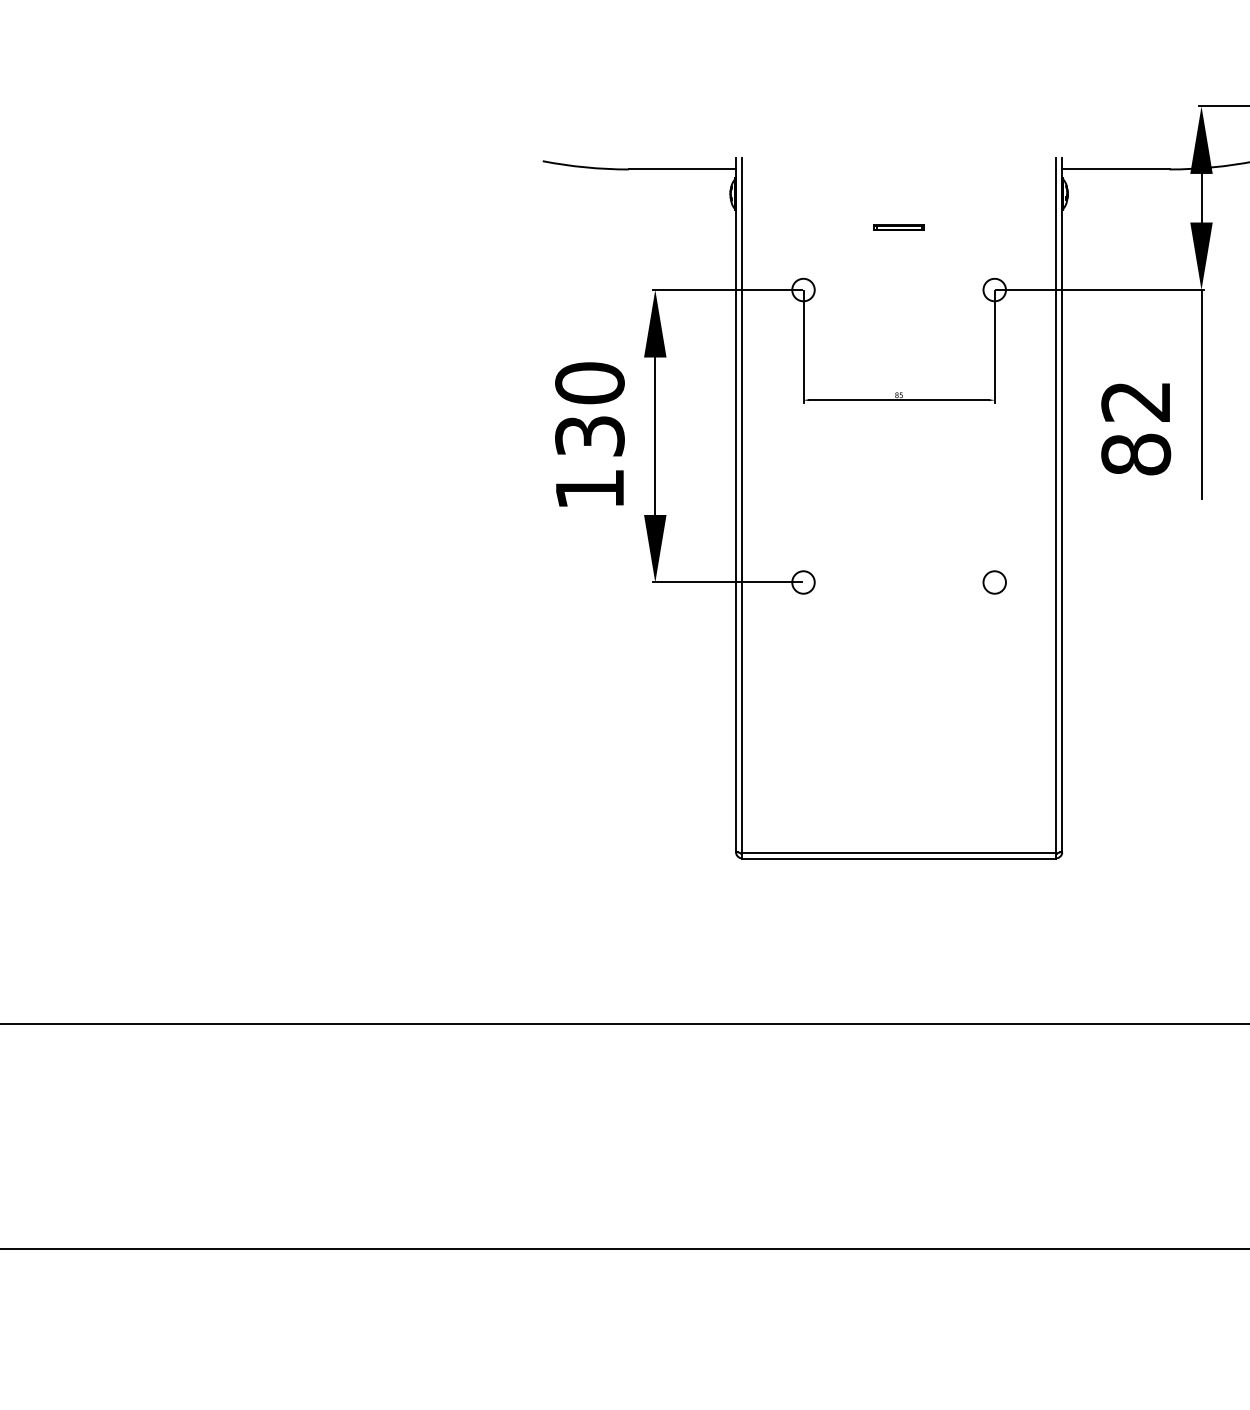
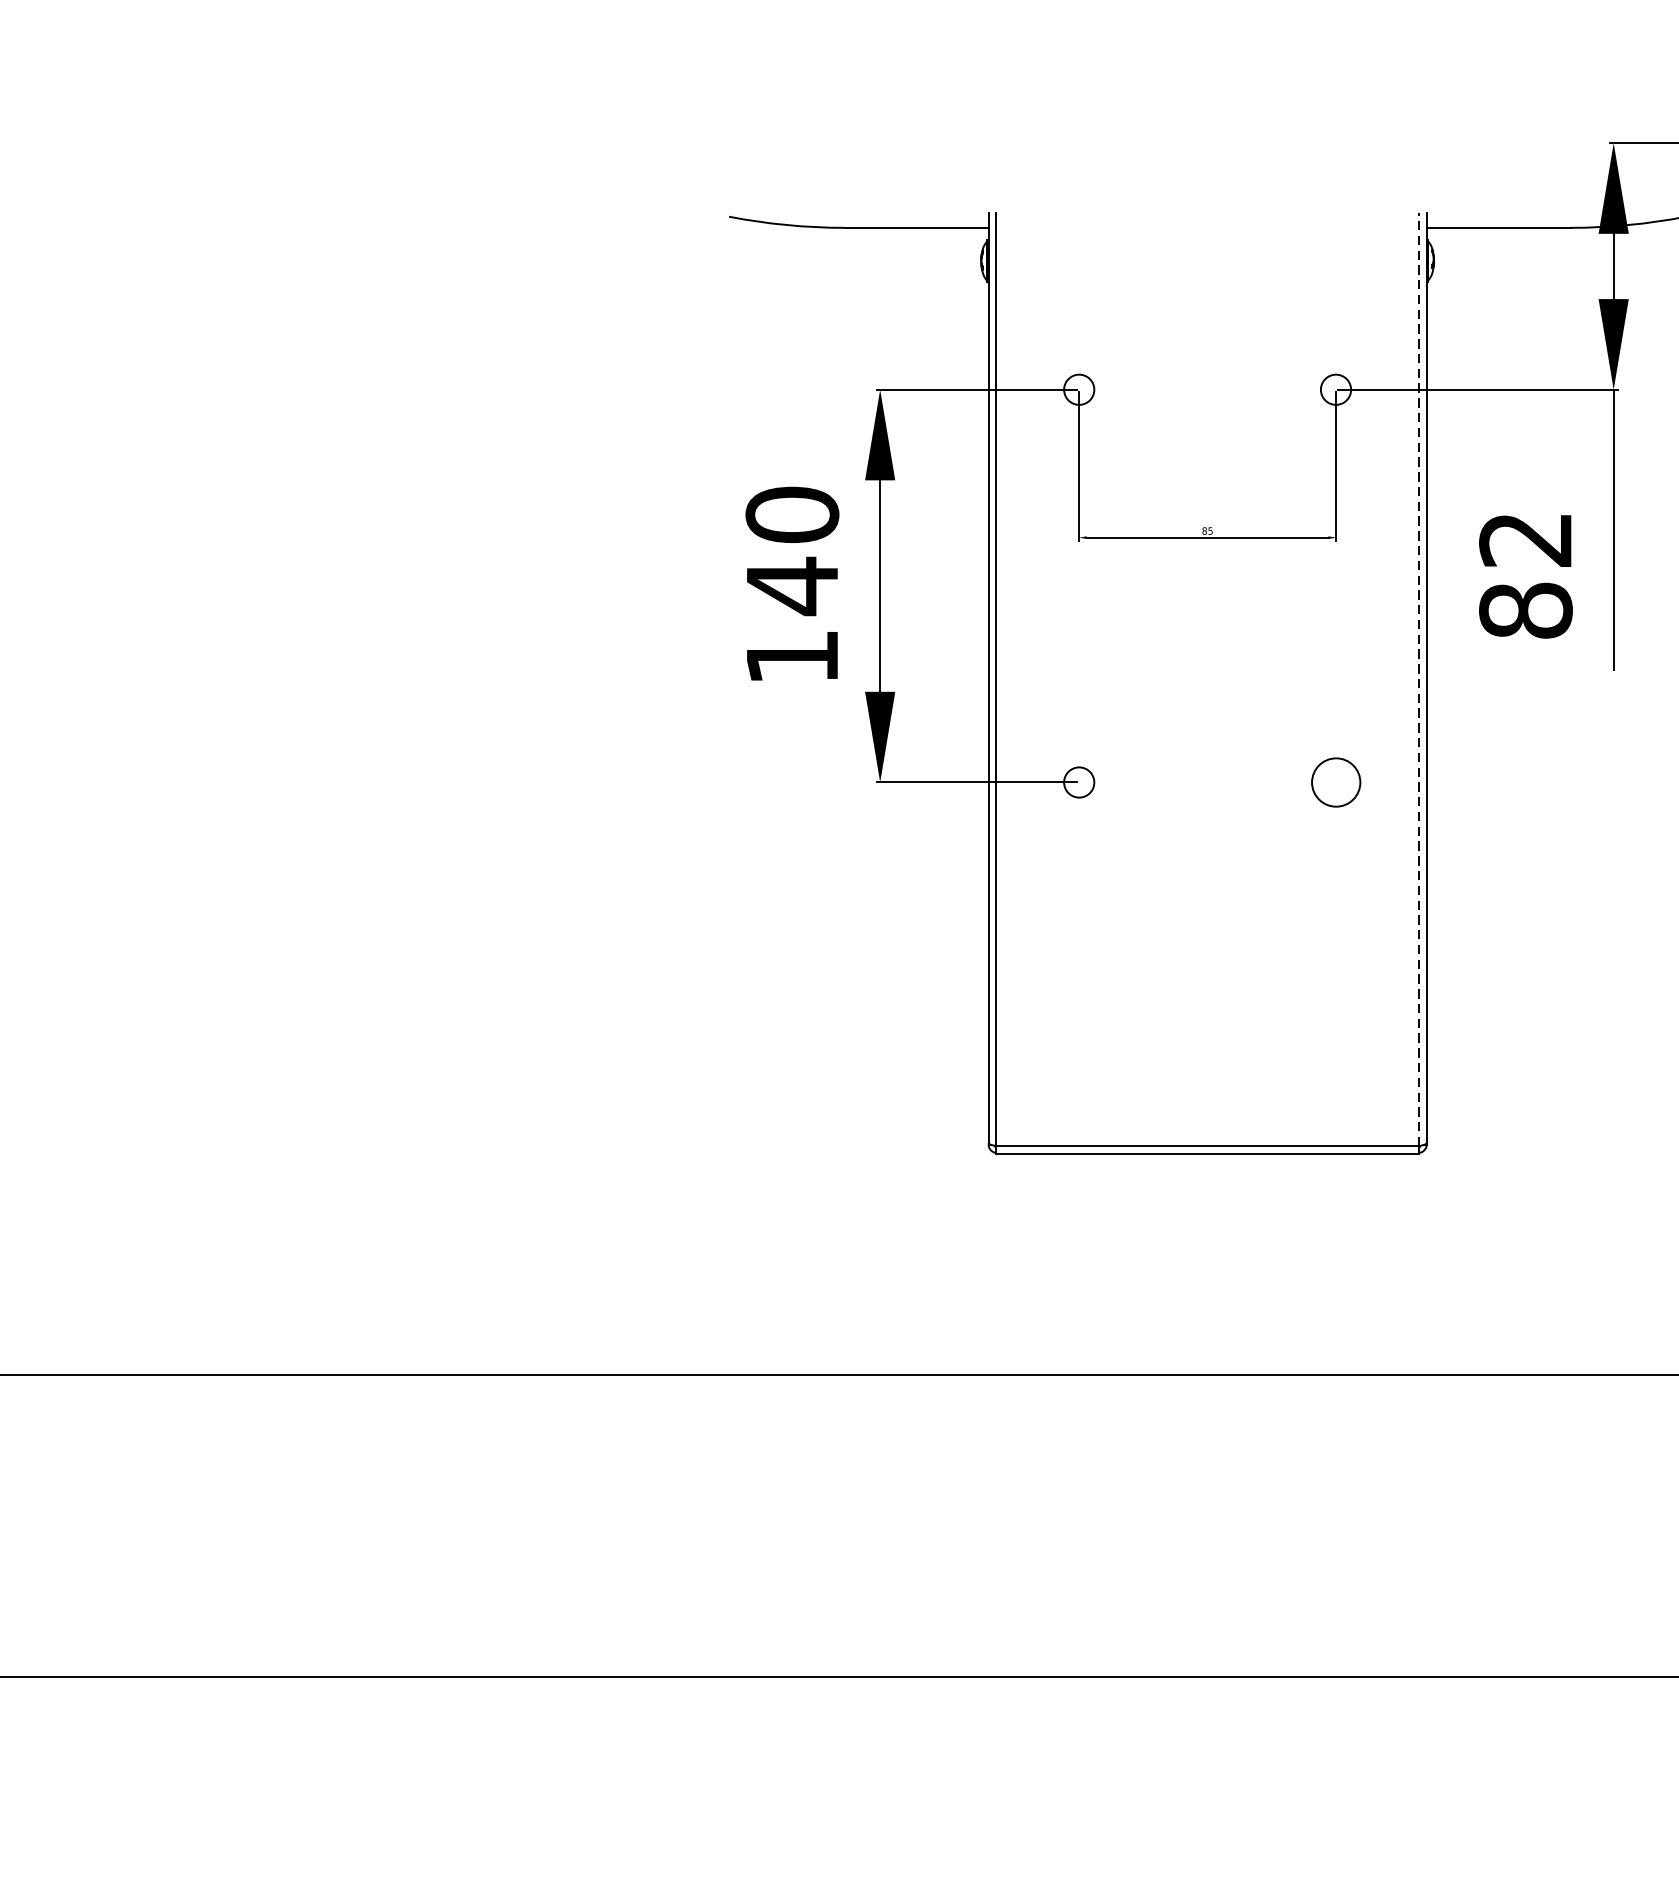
part: (898, 227) -> (1206, 305), removed
text: (589, 436) -> (791, 586), 130 -> 140
line: (1056, 505) -> (1418, 679), solid -> dashed
circle: (994, 582) -> (1335, 782), size x1.6

